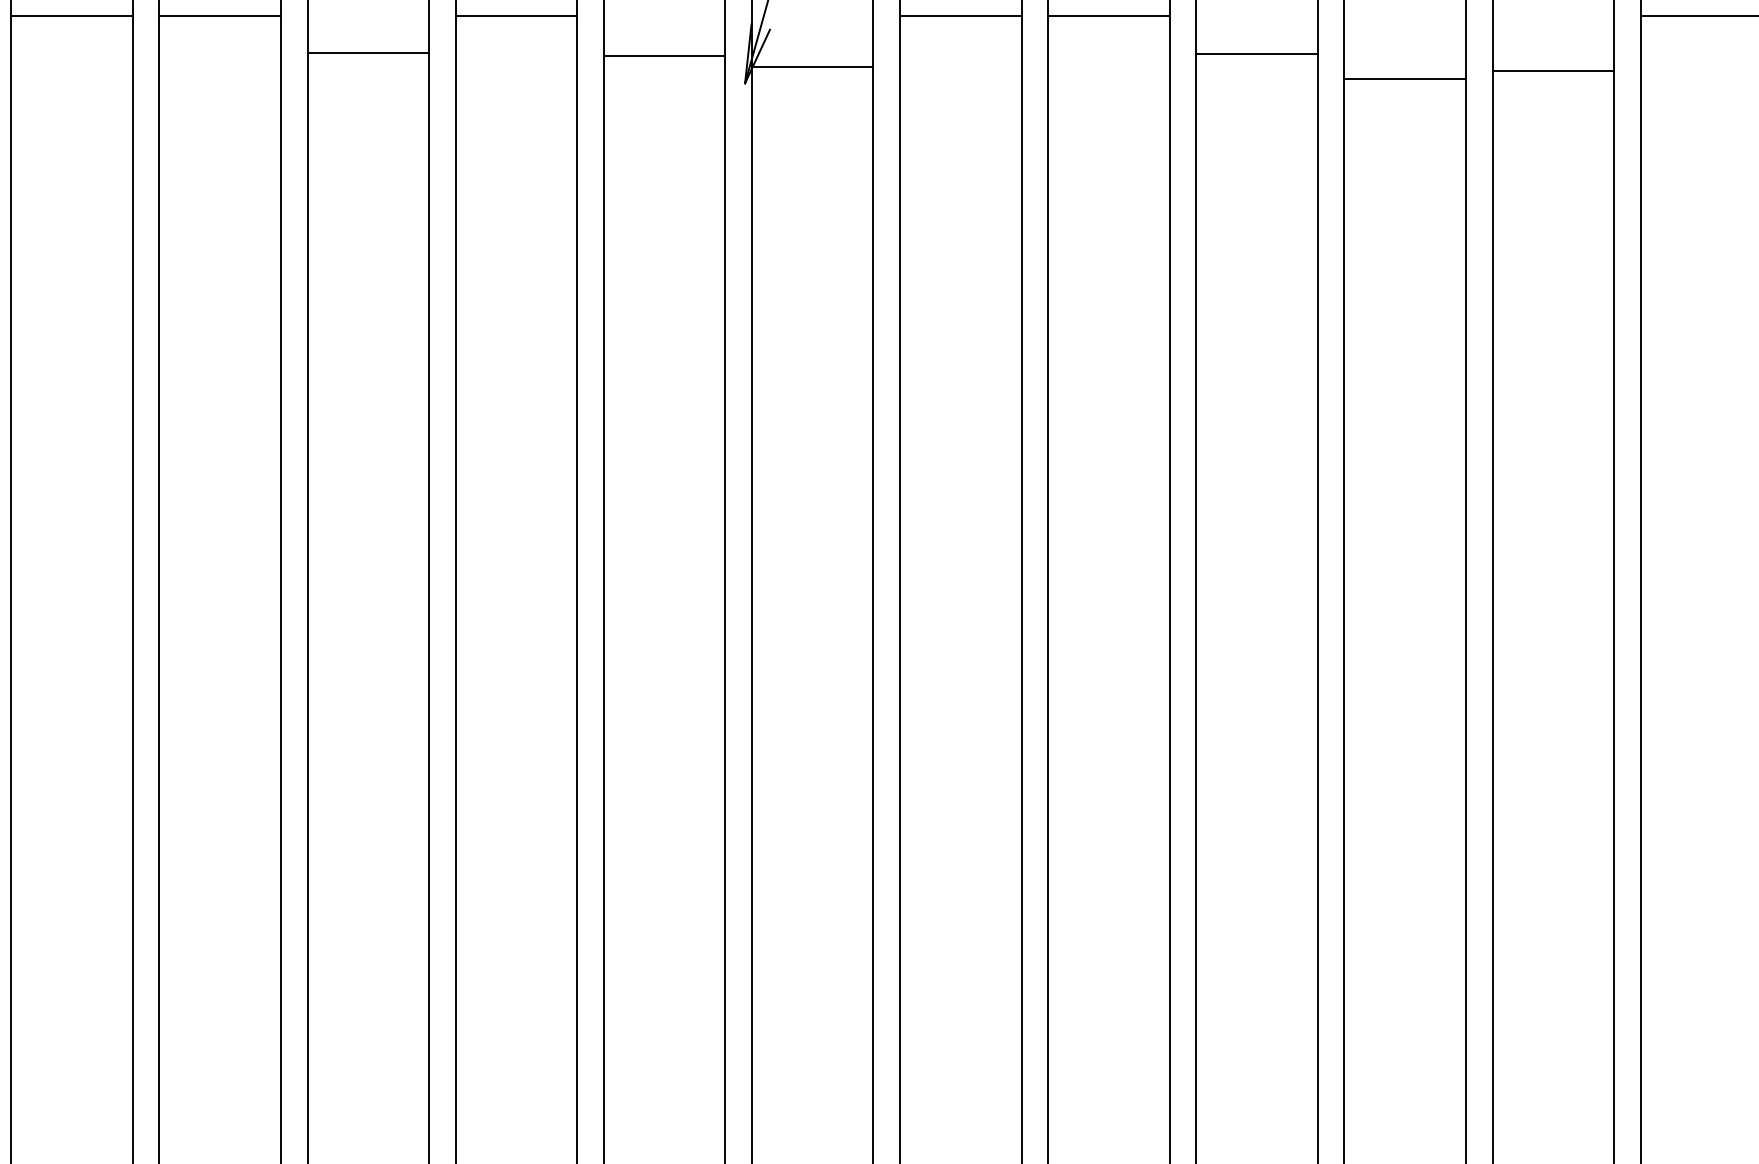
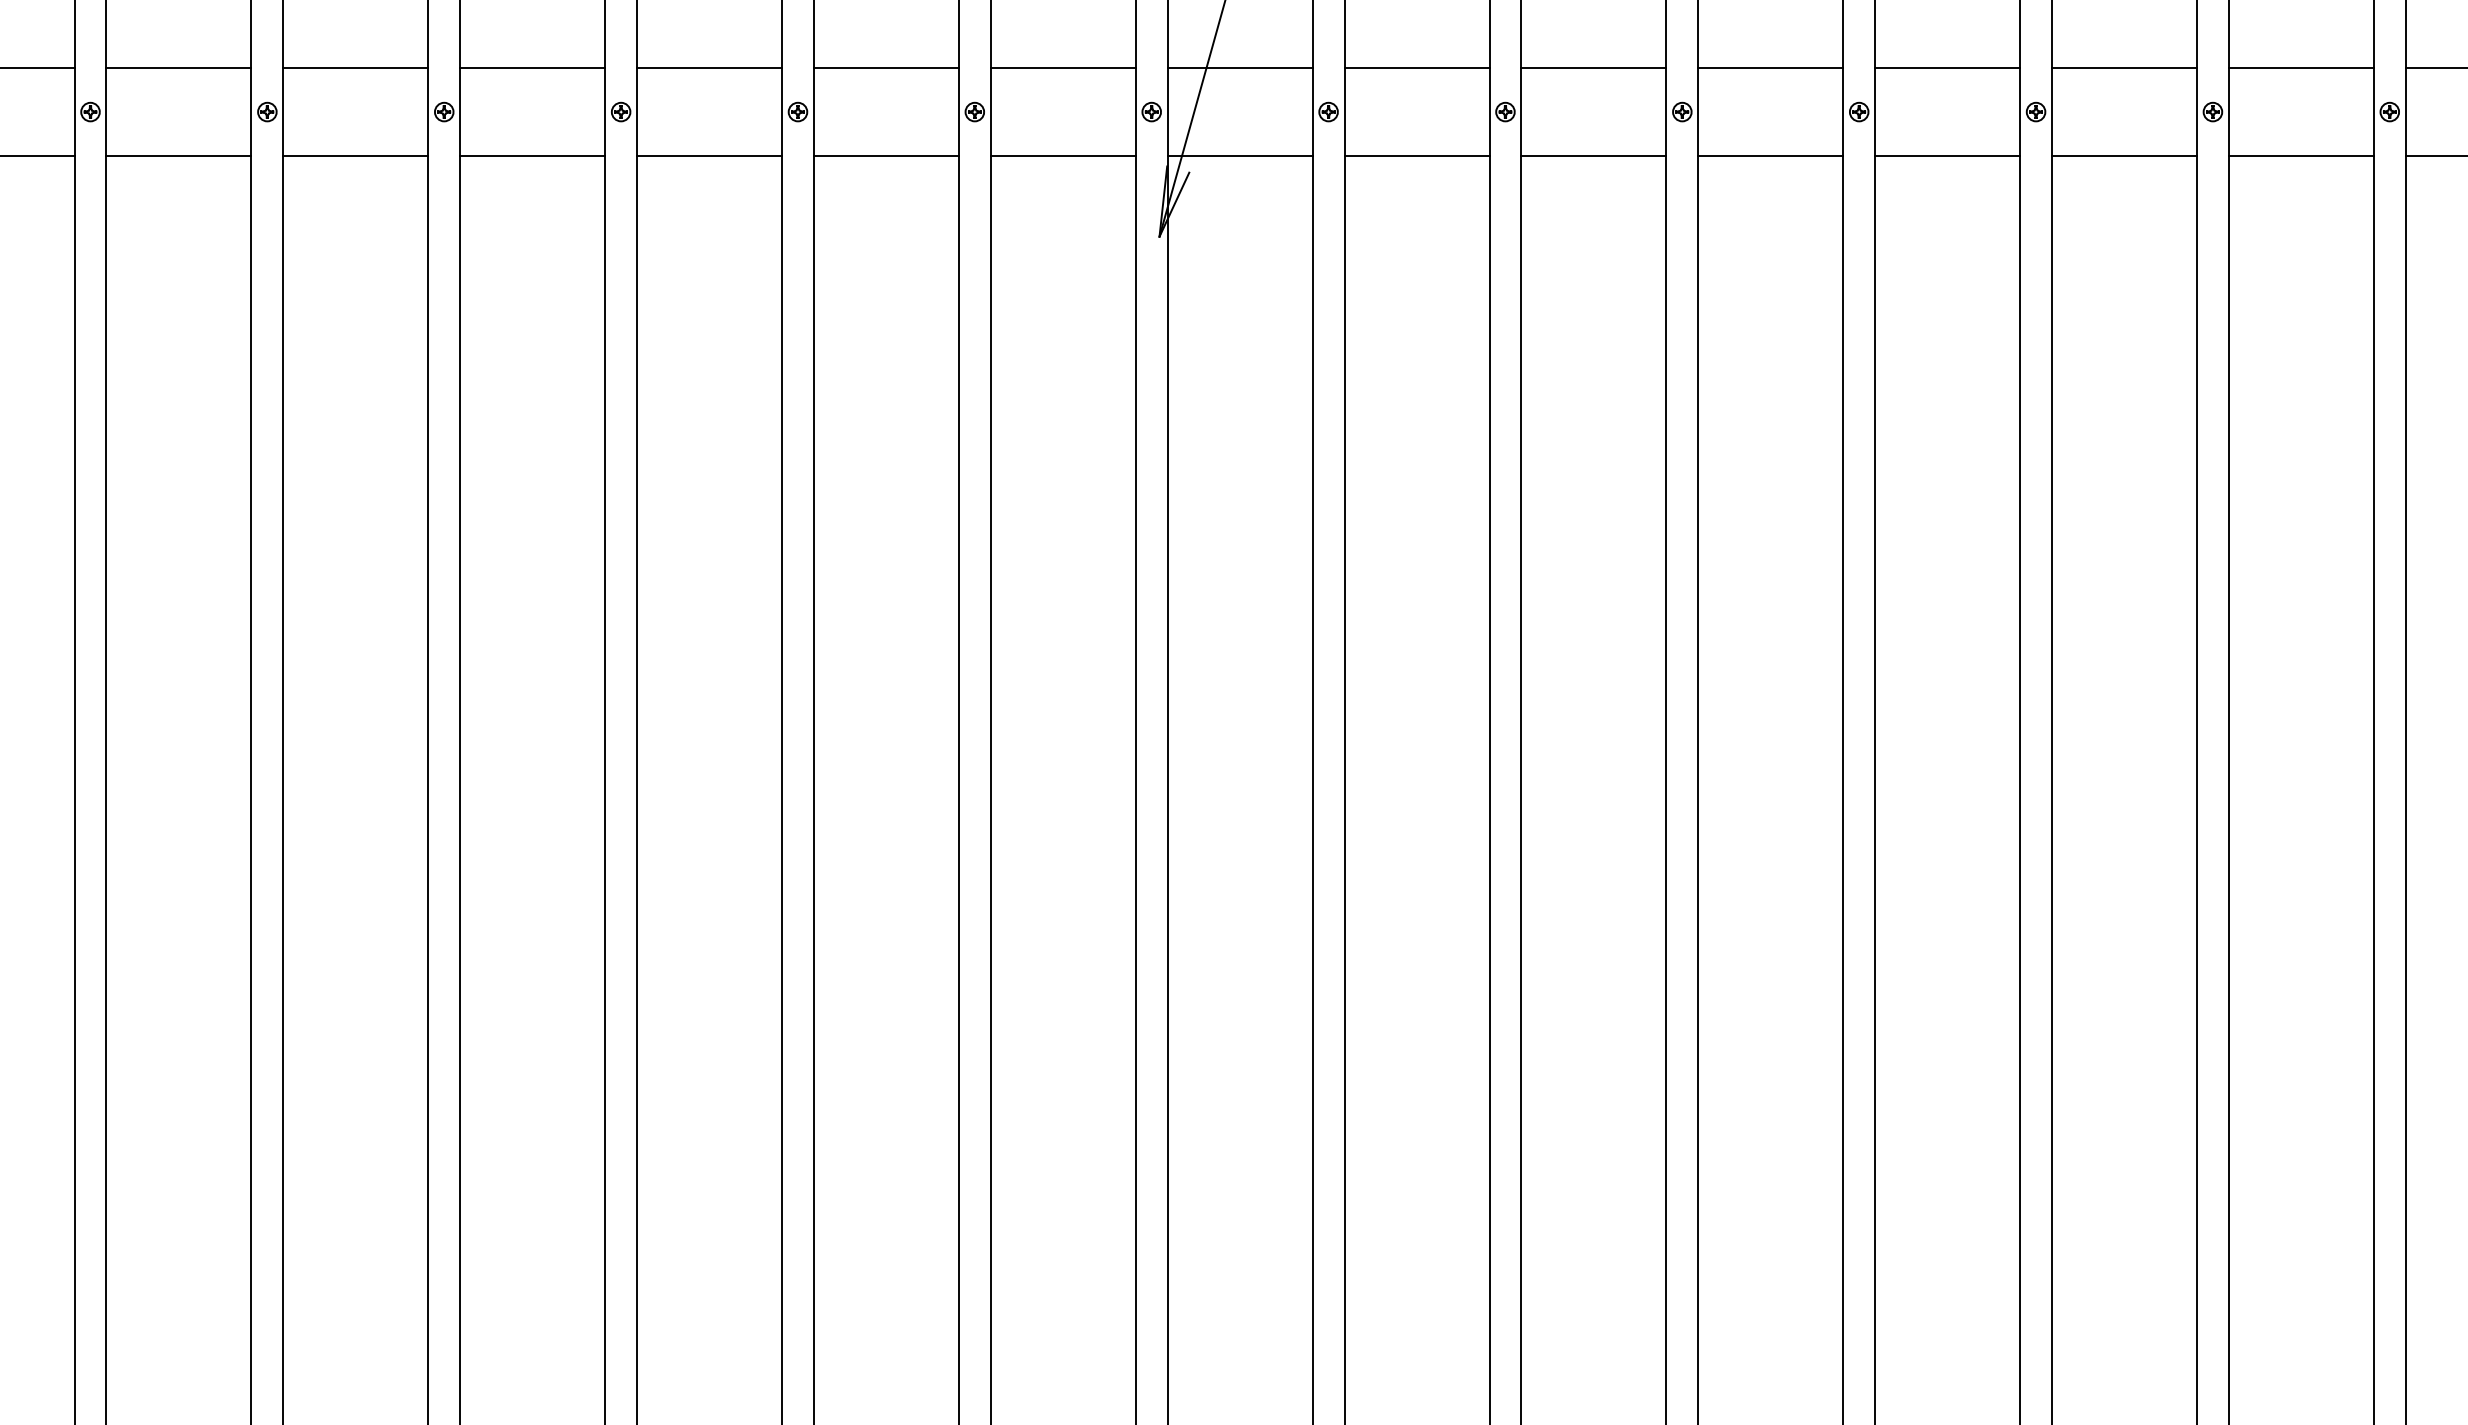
line: (368, 52) -> (709, 156), moved
line: (1256, 53) -> (1770, 156), moved
line: (663, 56) -> (1062, 156), moved
line: (812, 67) -> (1239, 156), moved
line: (1553, 71) -> (2124, 156), moved
line: (1405, 78) -> (1947, 156), moved

